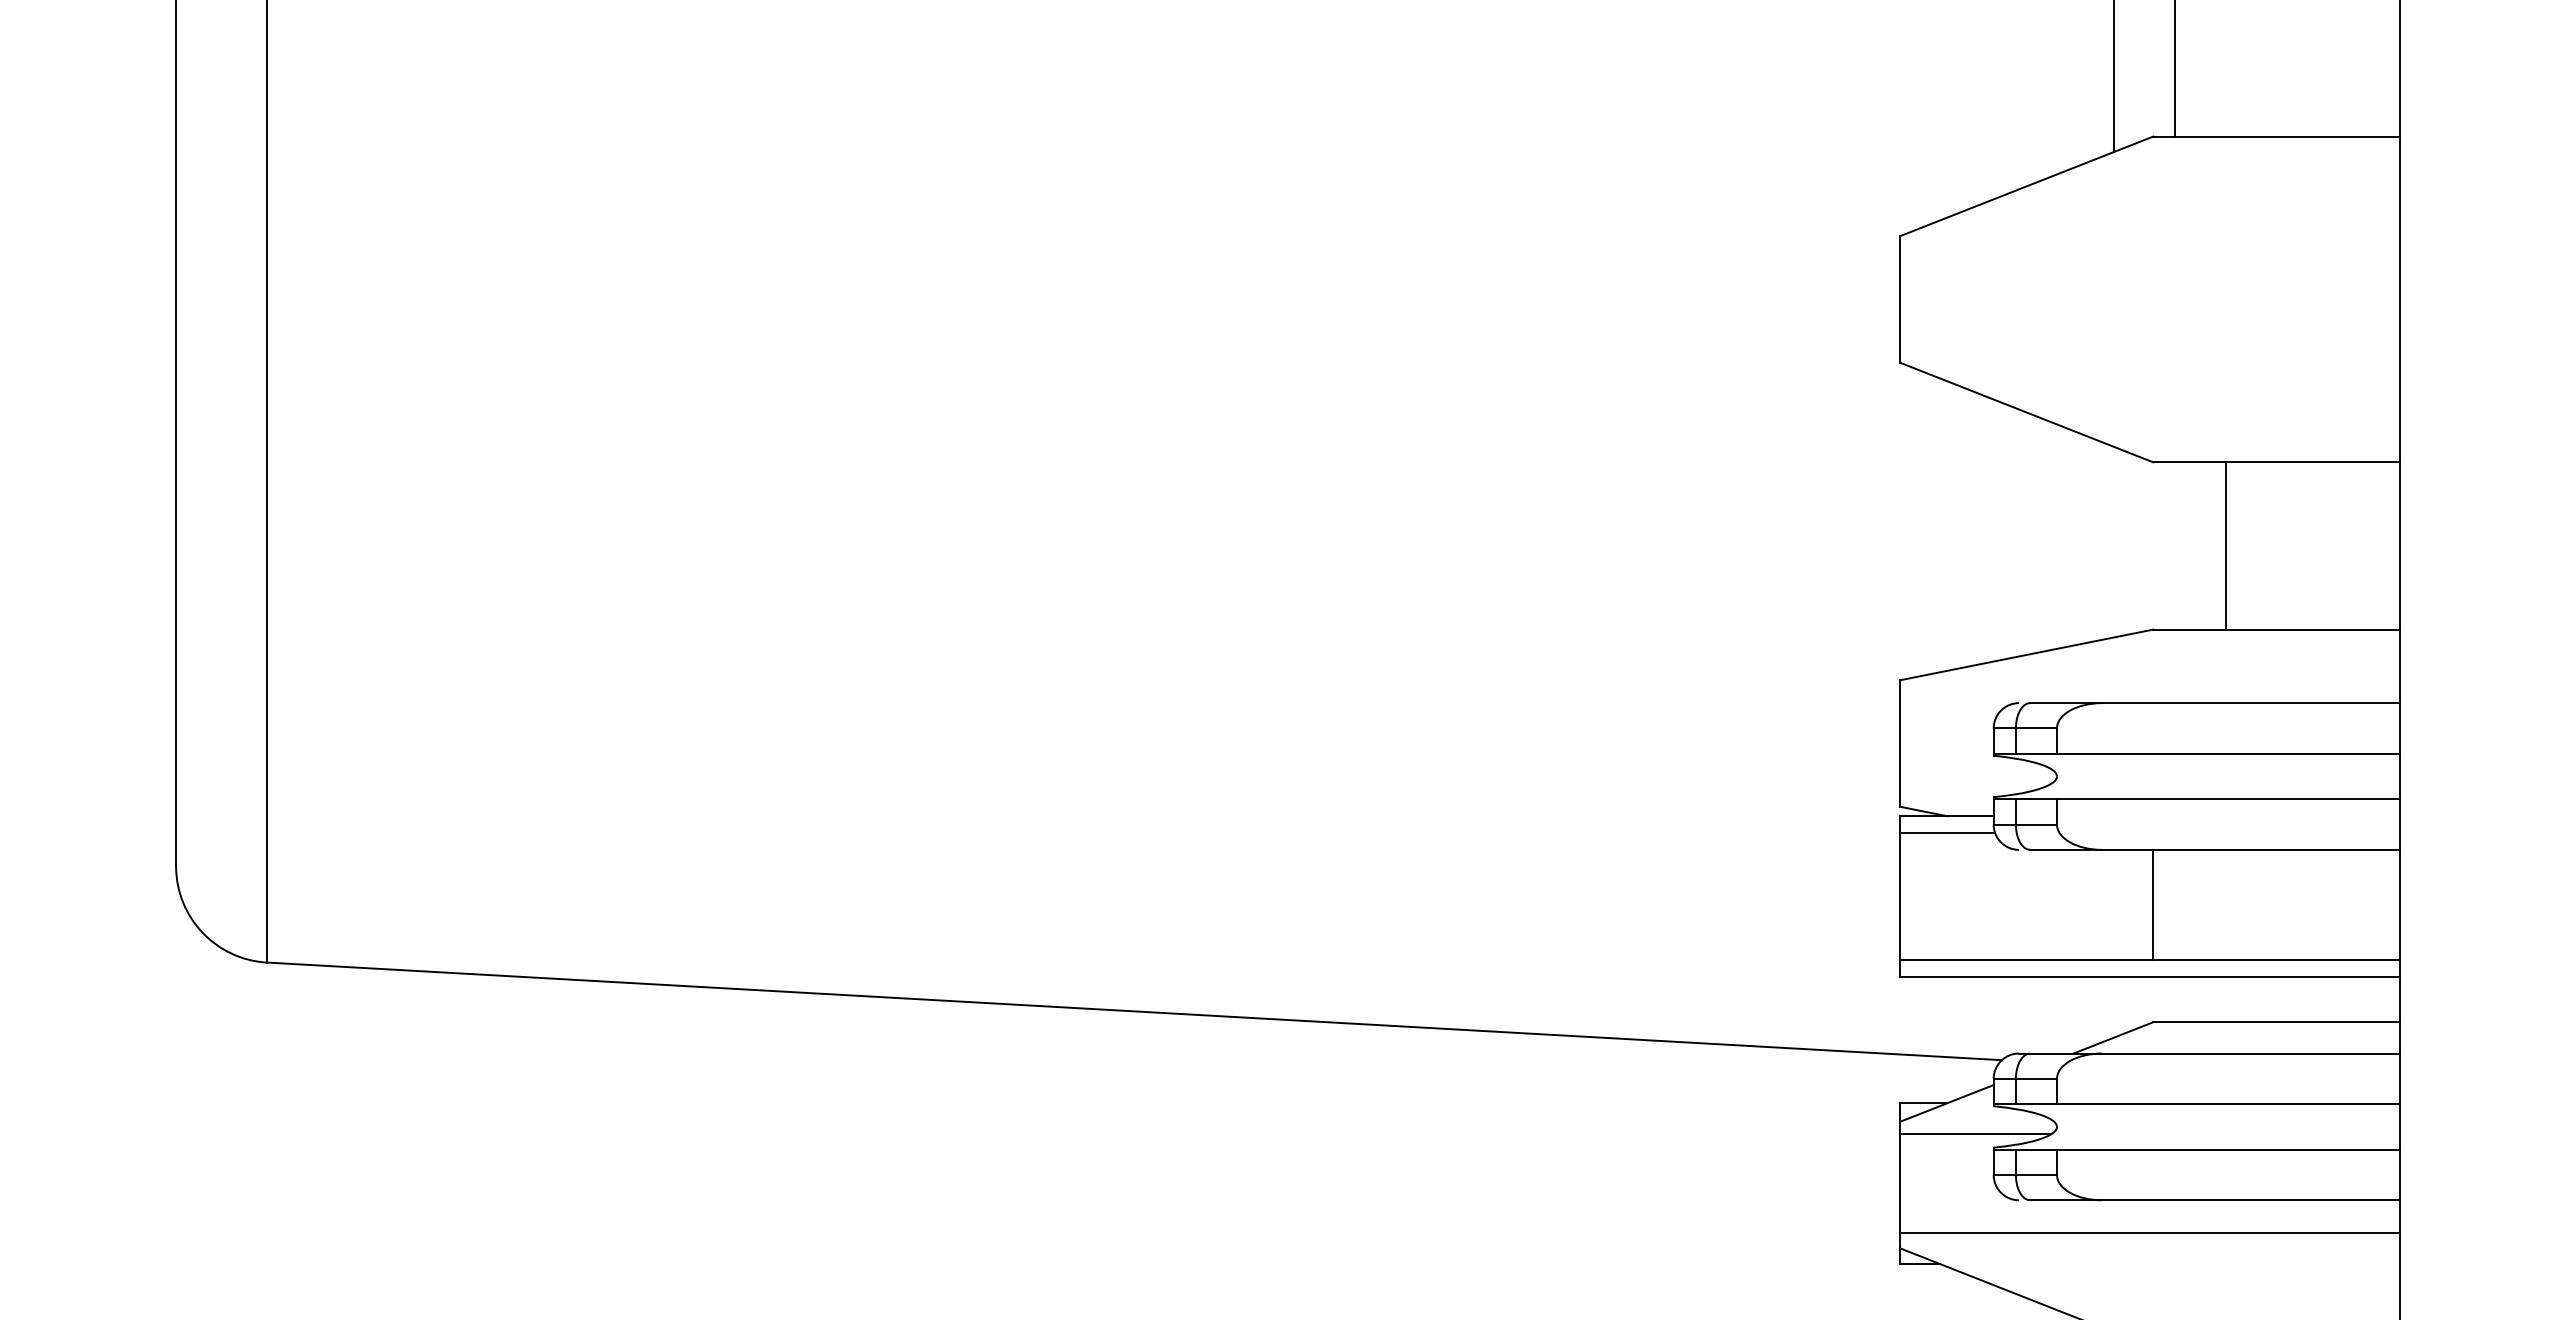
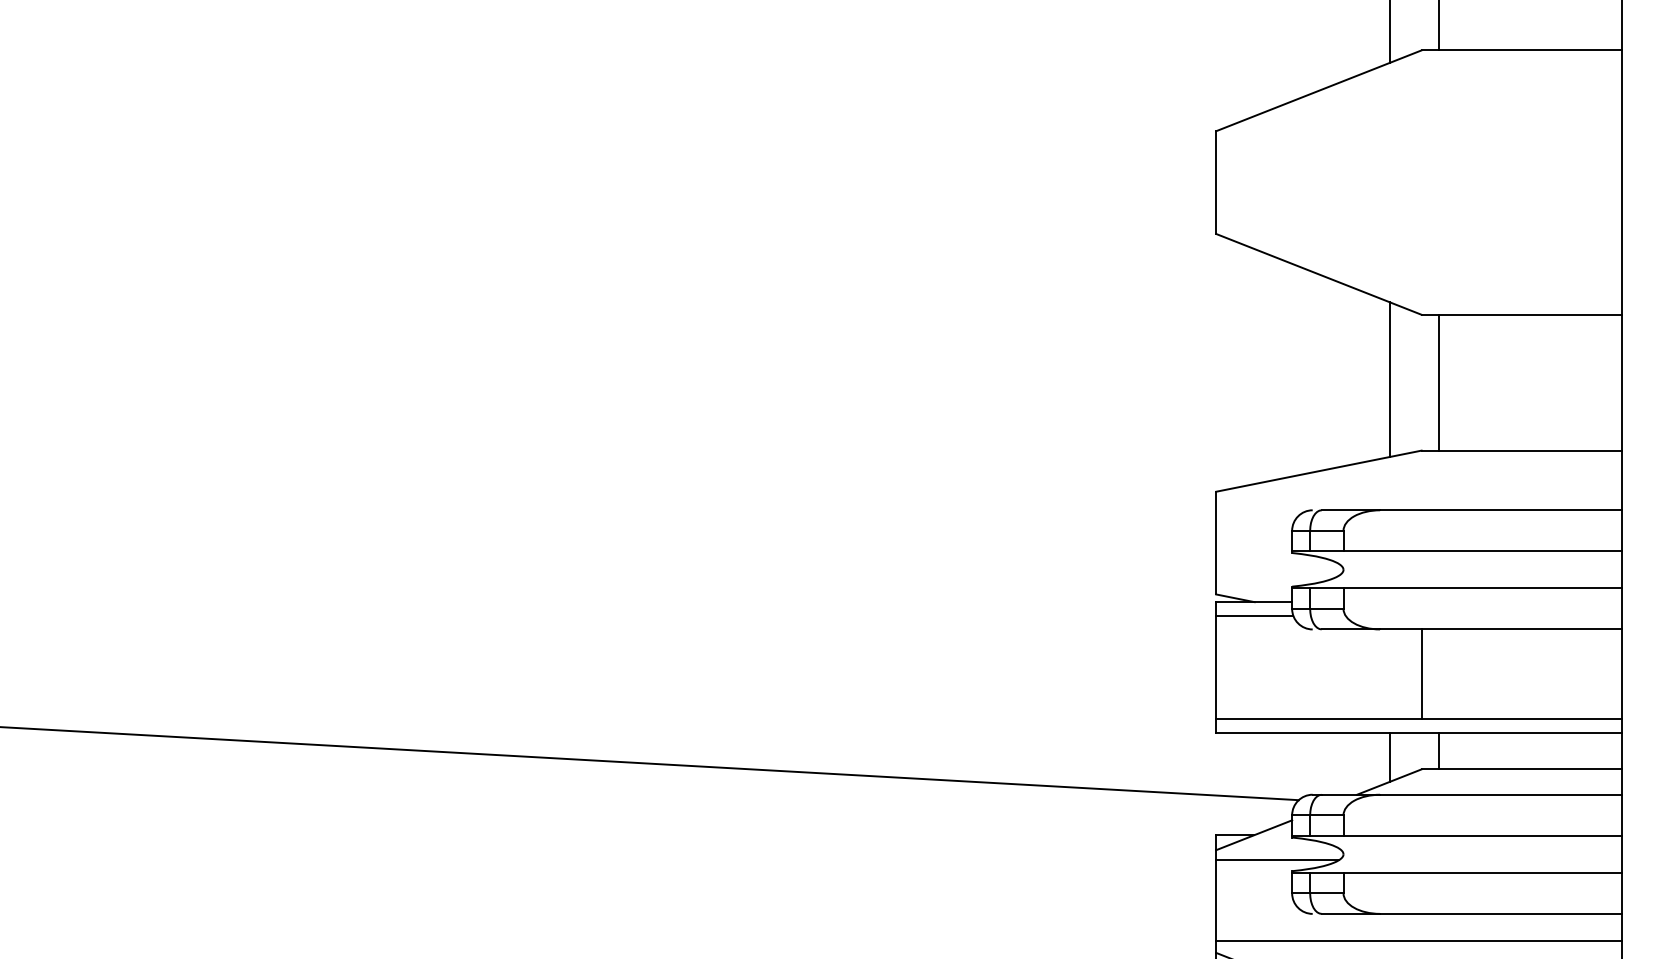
line: (2114, 541) -> (1390, 379), added
line: (2225, 545) -> (1438, 382), moved
line: (2174, 999) -> (1438, 750), added
line: (2114, 1006) -> (1390, 756), added

